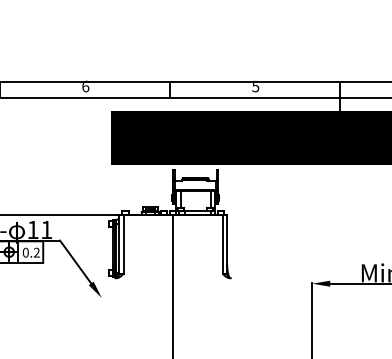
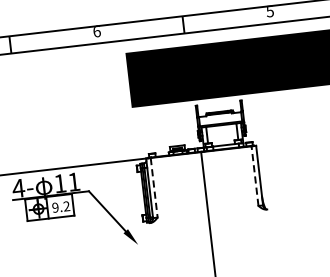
line: (222, 244) -> (254, 176), solid -> dashed
line: (123, 245) -> (154, 188), solid -> dashed
text: (25, 252) -> (55, 207), 0.2 -> 9.2

